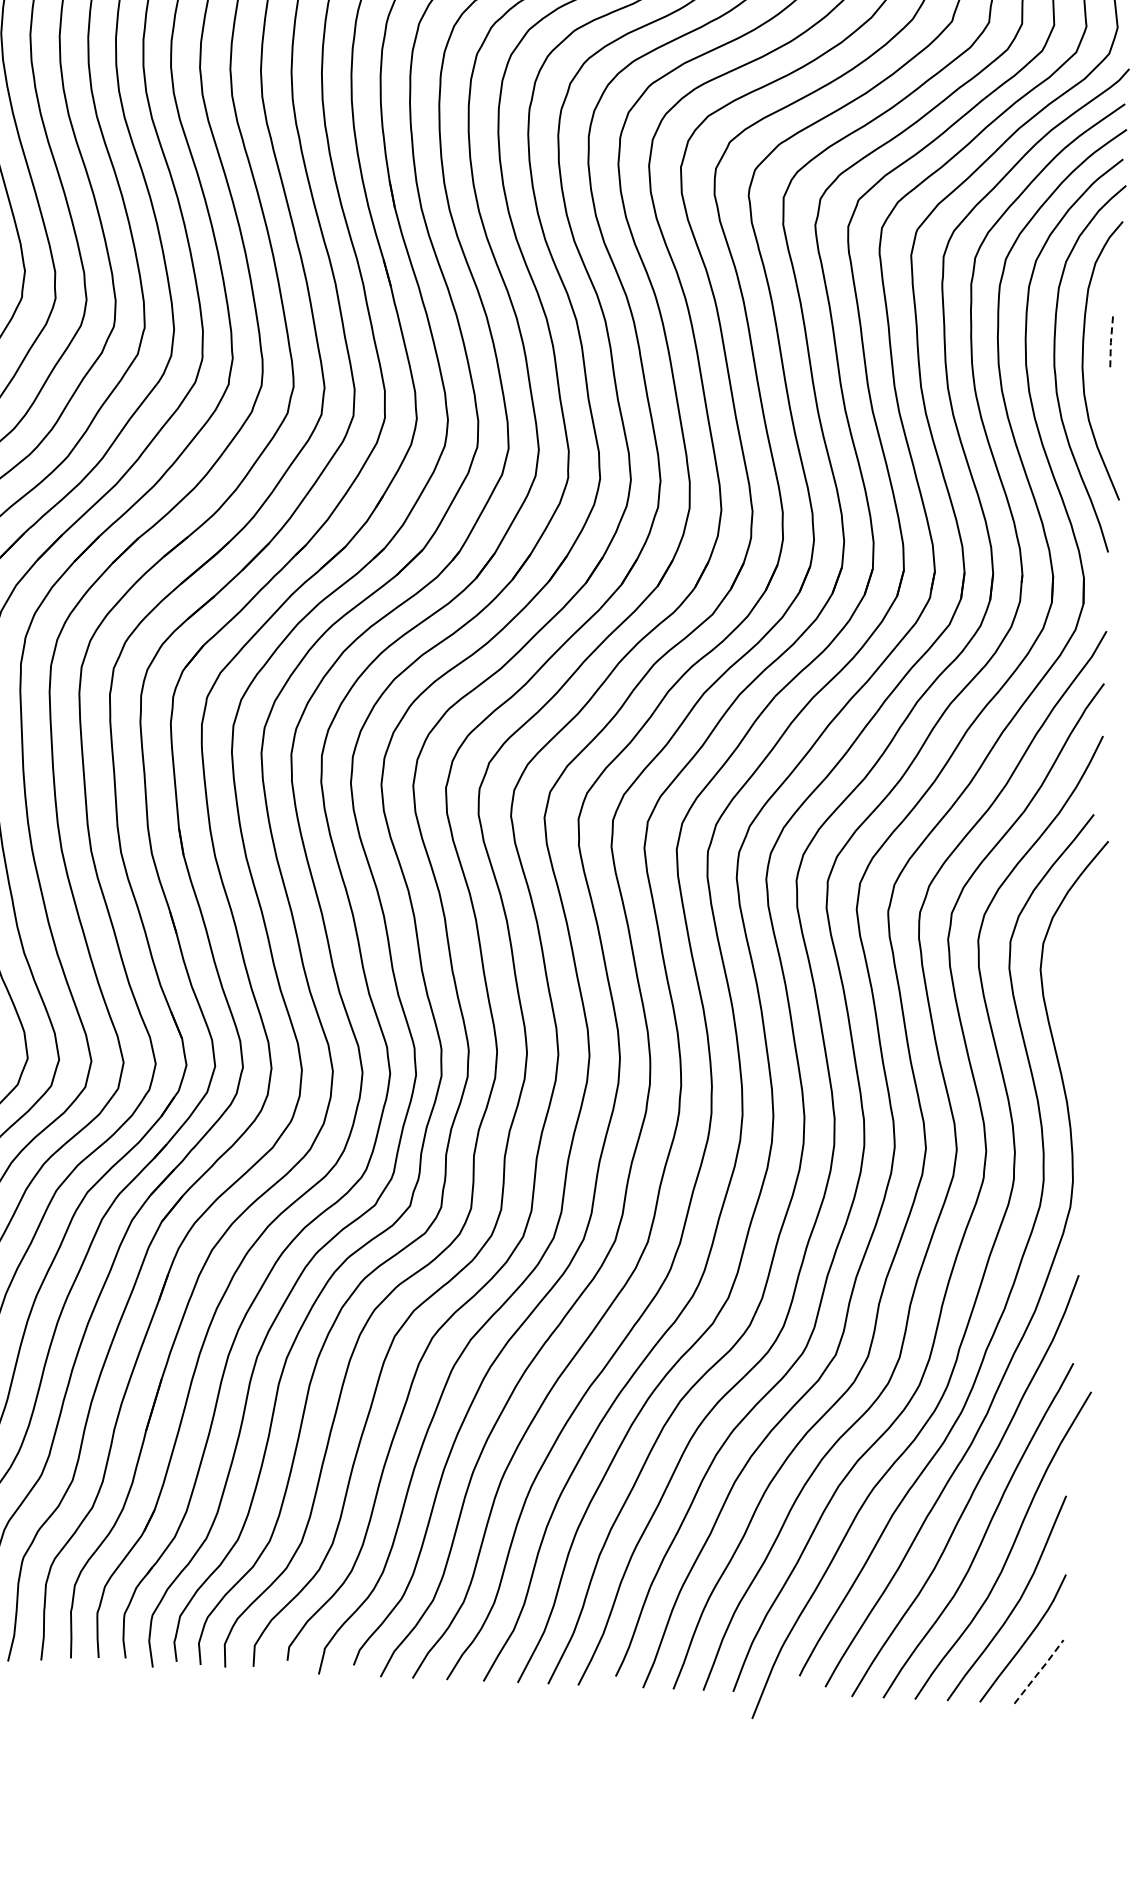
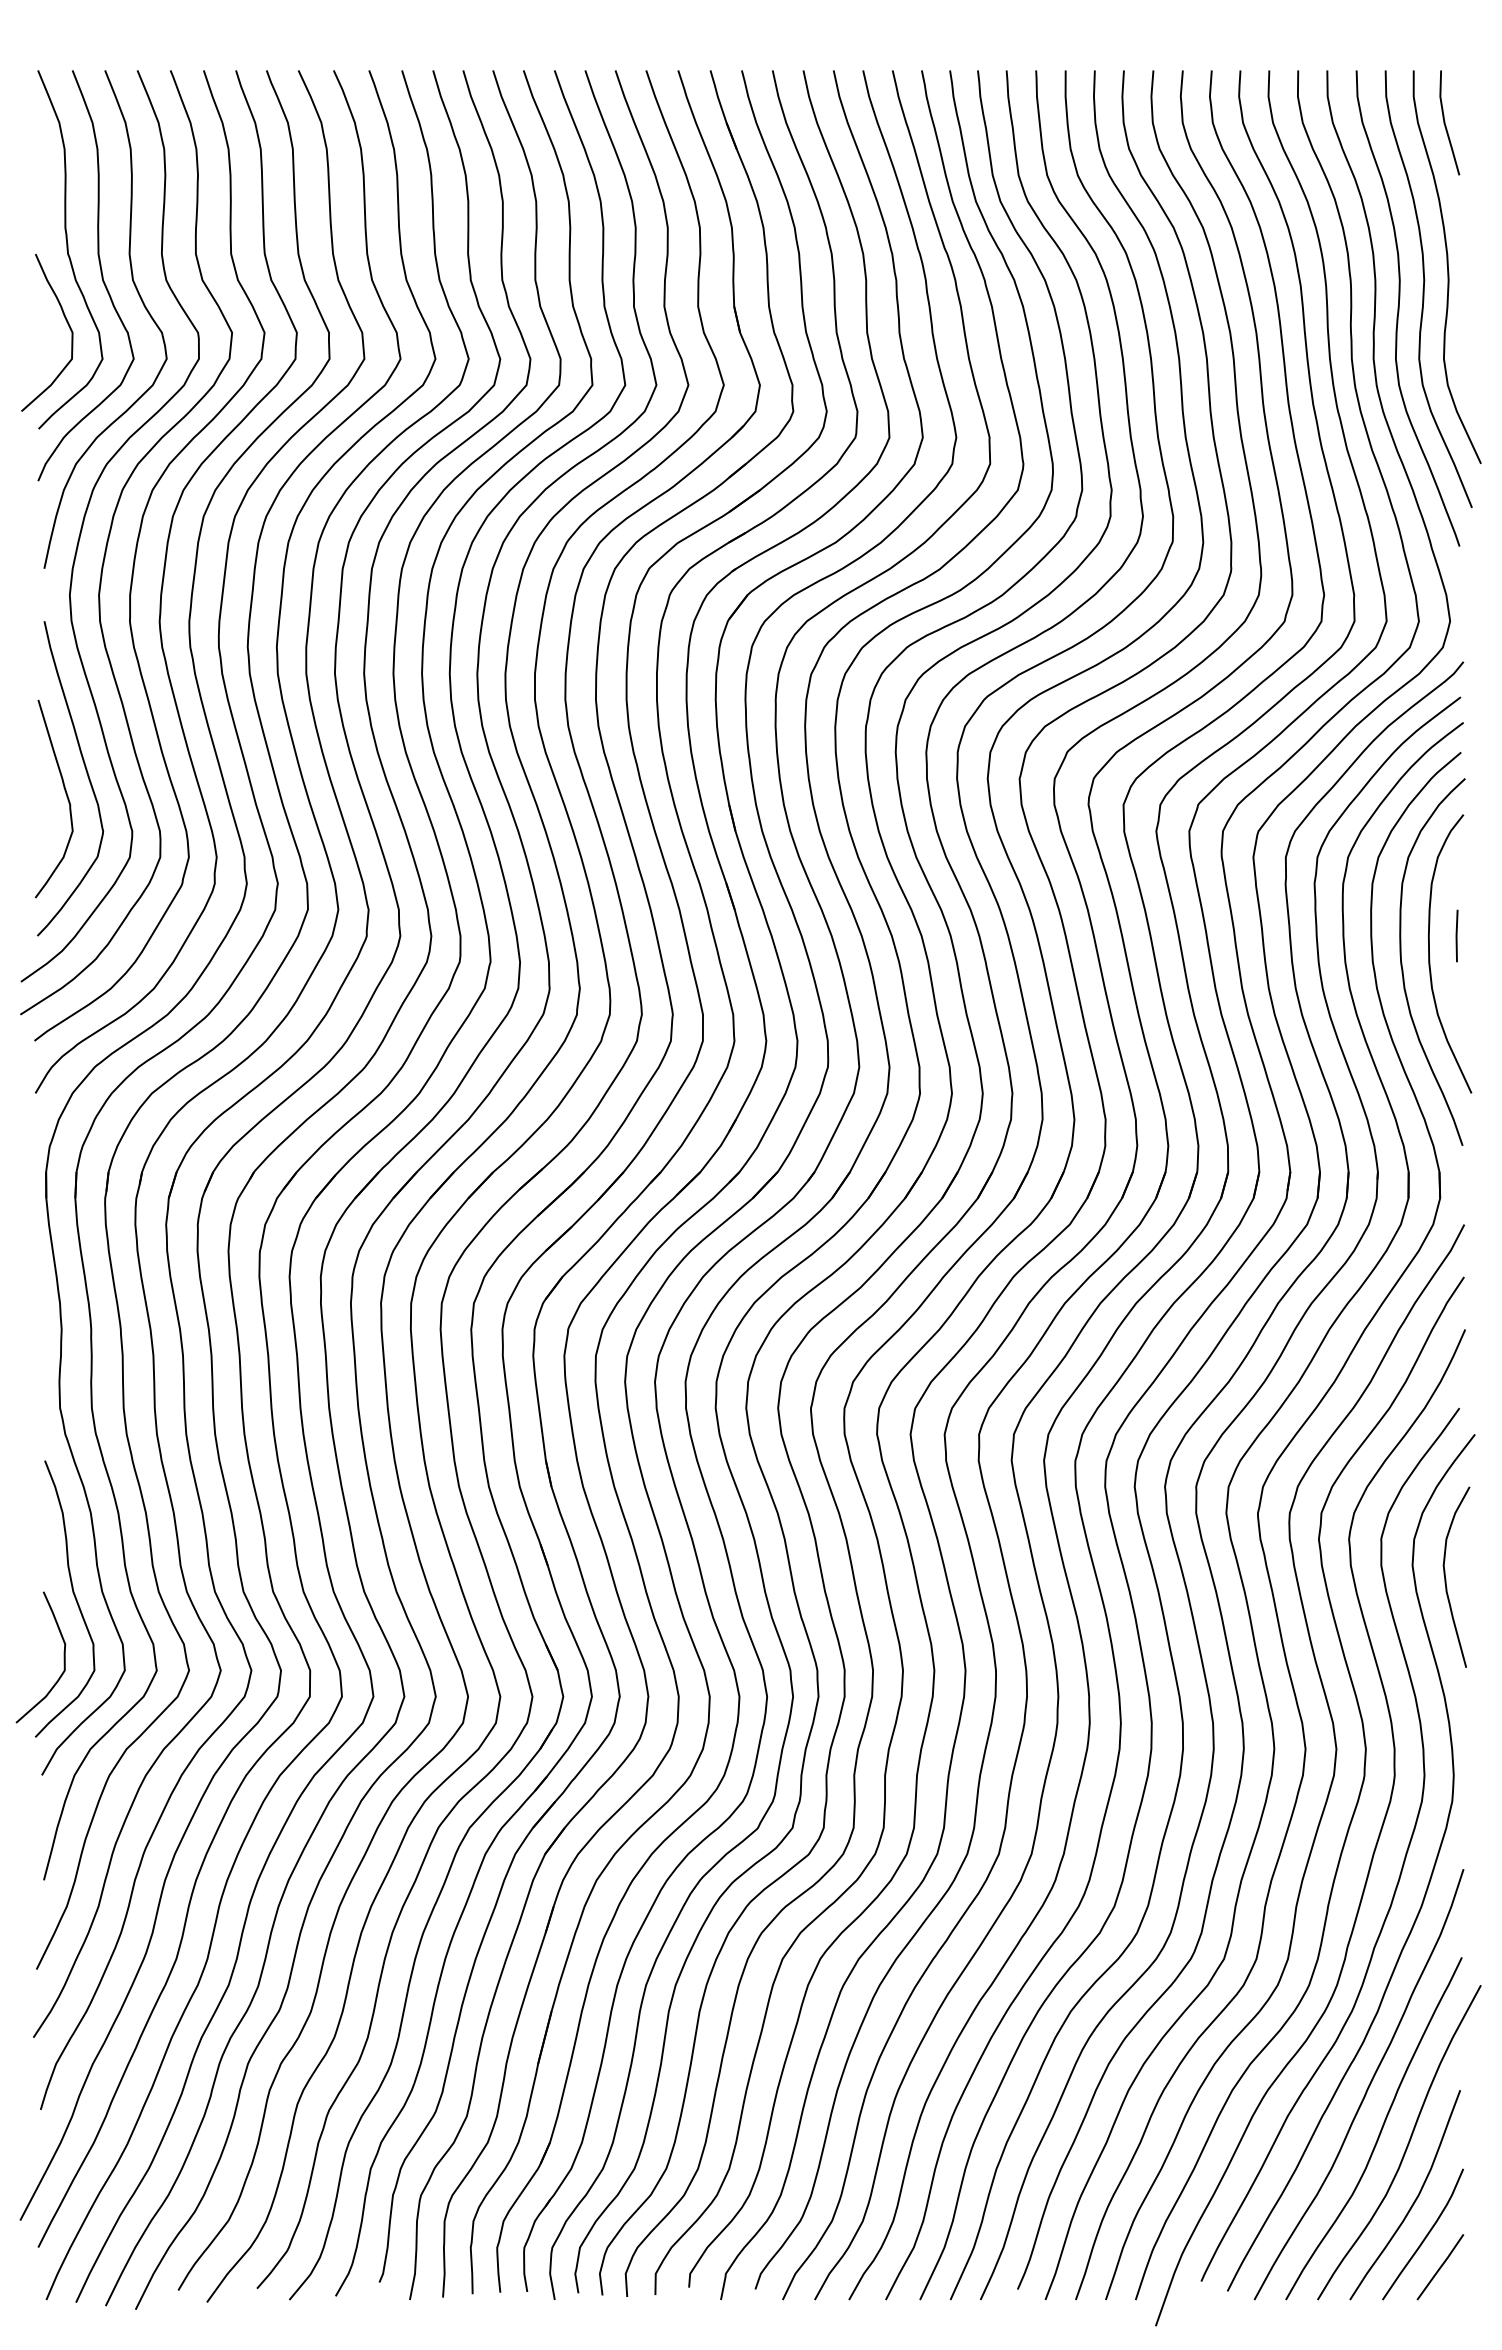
line: (1110, 343) -> (1456, 936), dashed -> solid
curve: (1073, 984) -> (1446, 1578), added
line: (1039, 1672) -> (1440, 2267), dashed -> solid

